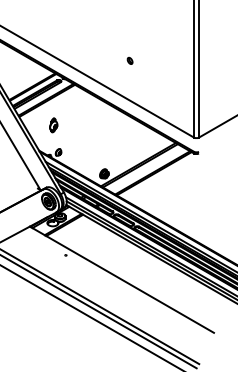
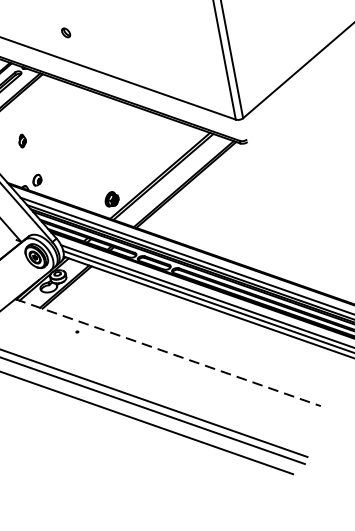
part: (129, 60) -> (65, 32), moved
part: (53, 125) -> (22, 141), size x0.6
line: (122, 279) -> (168, 352), solid -> dashed

